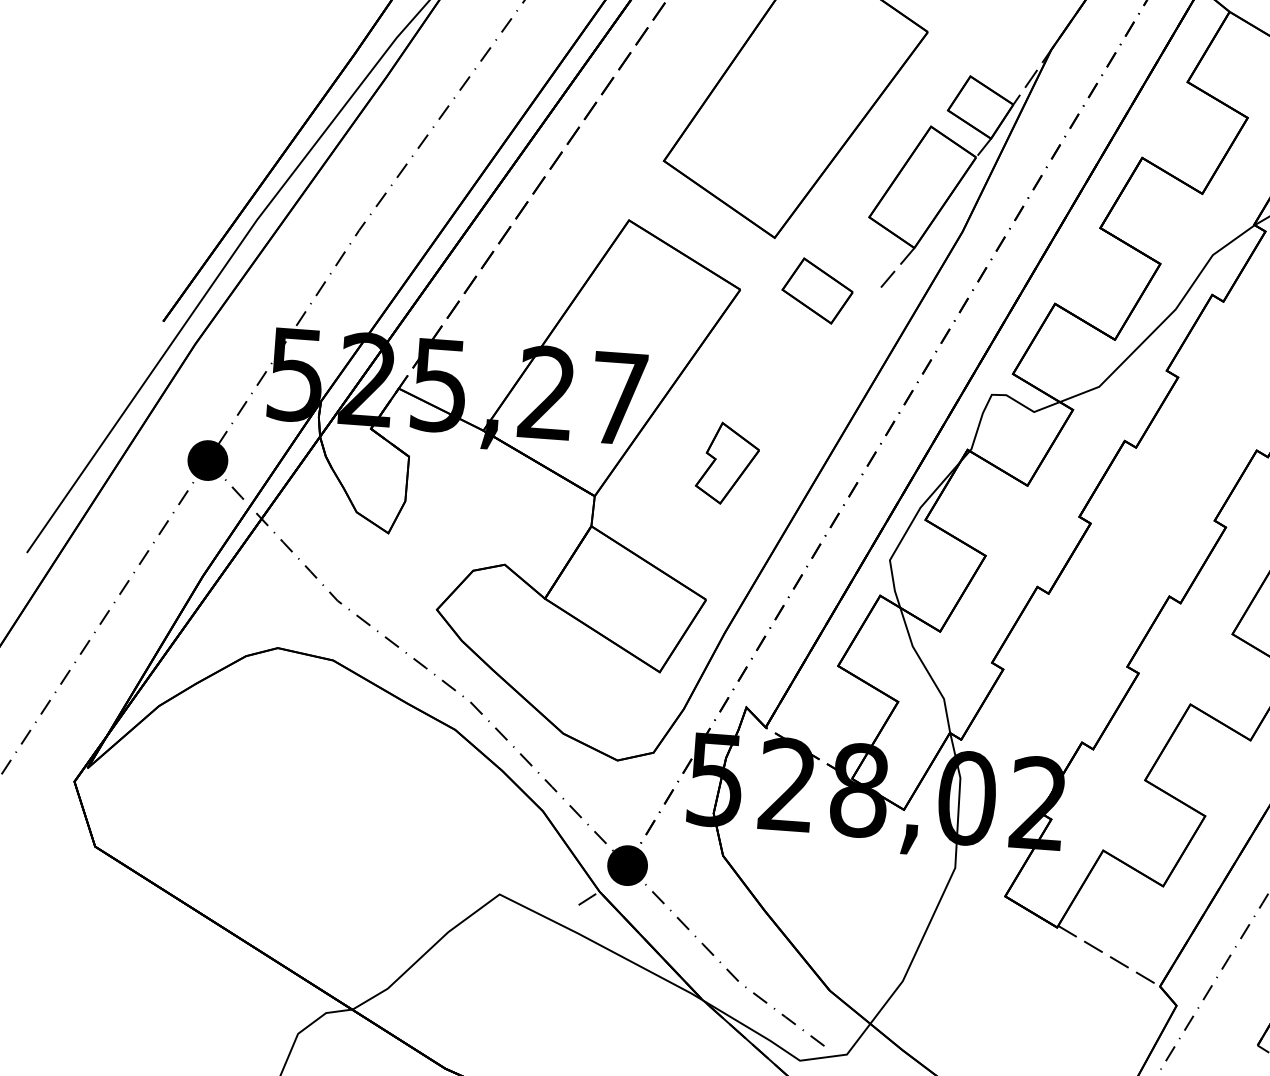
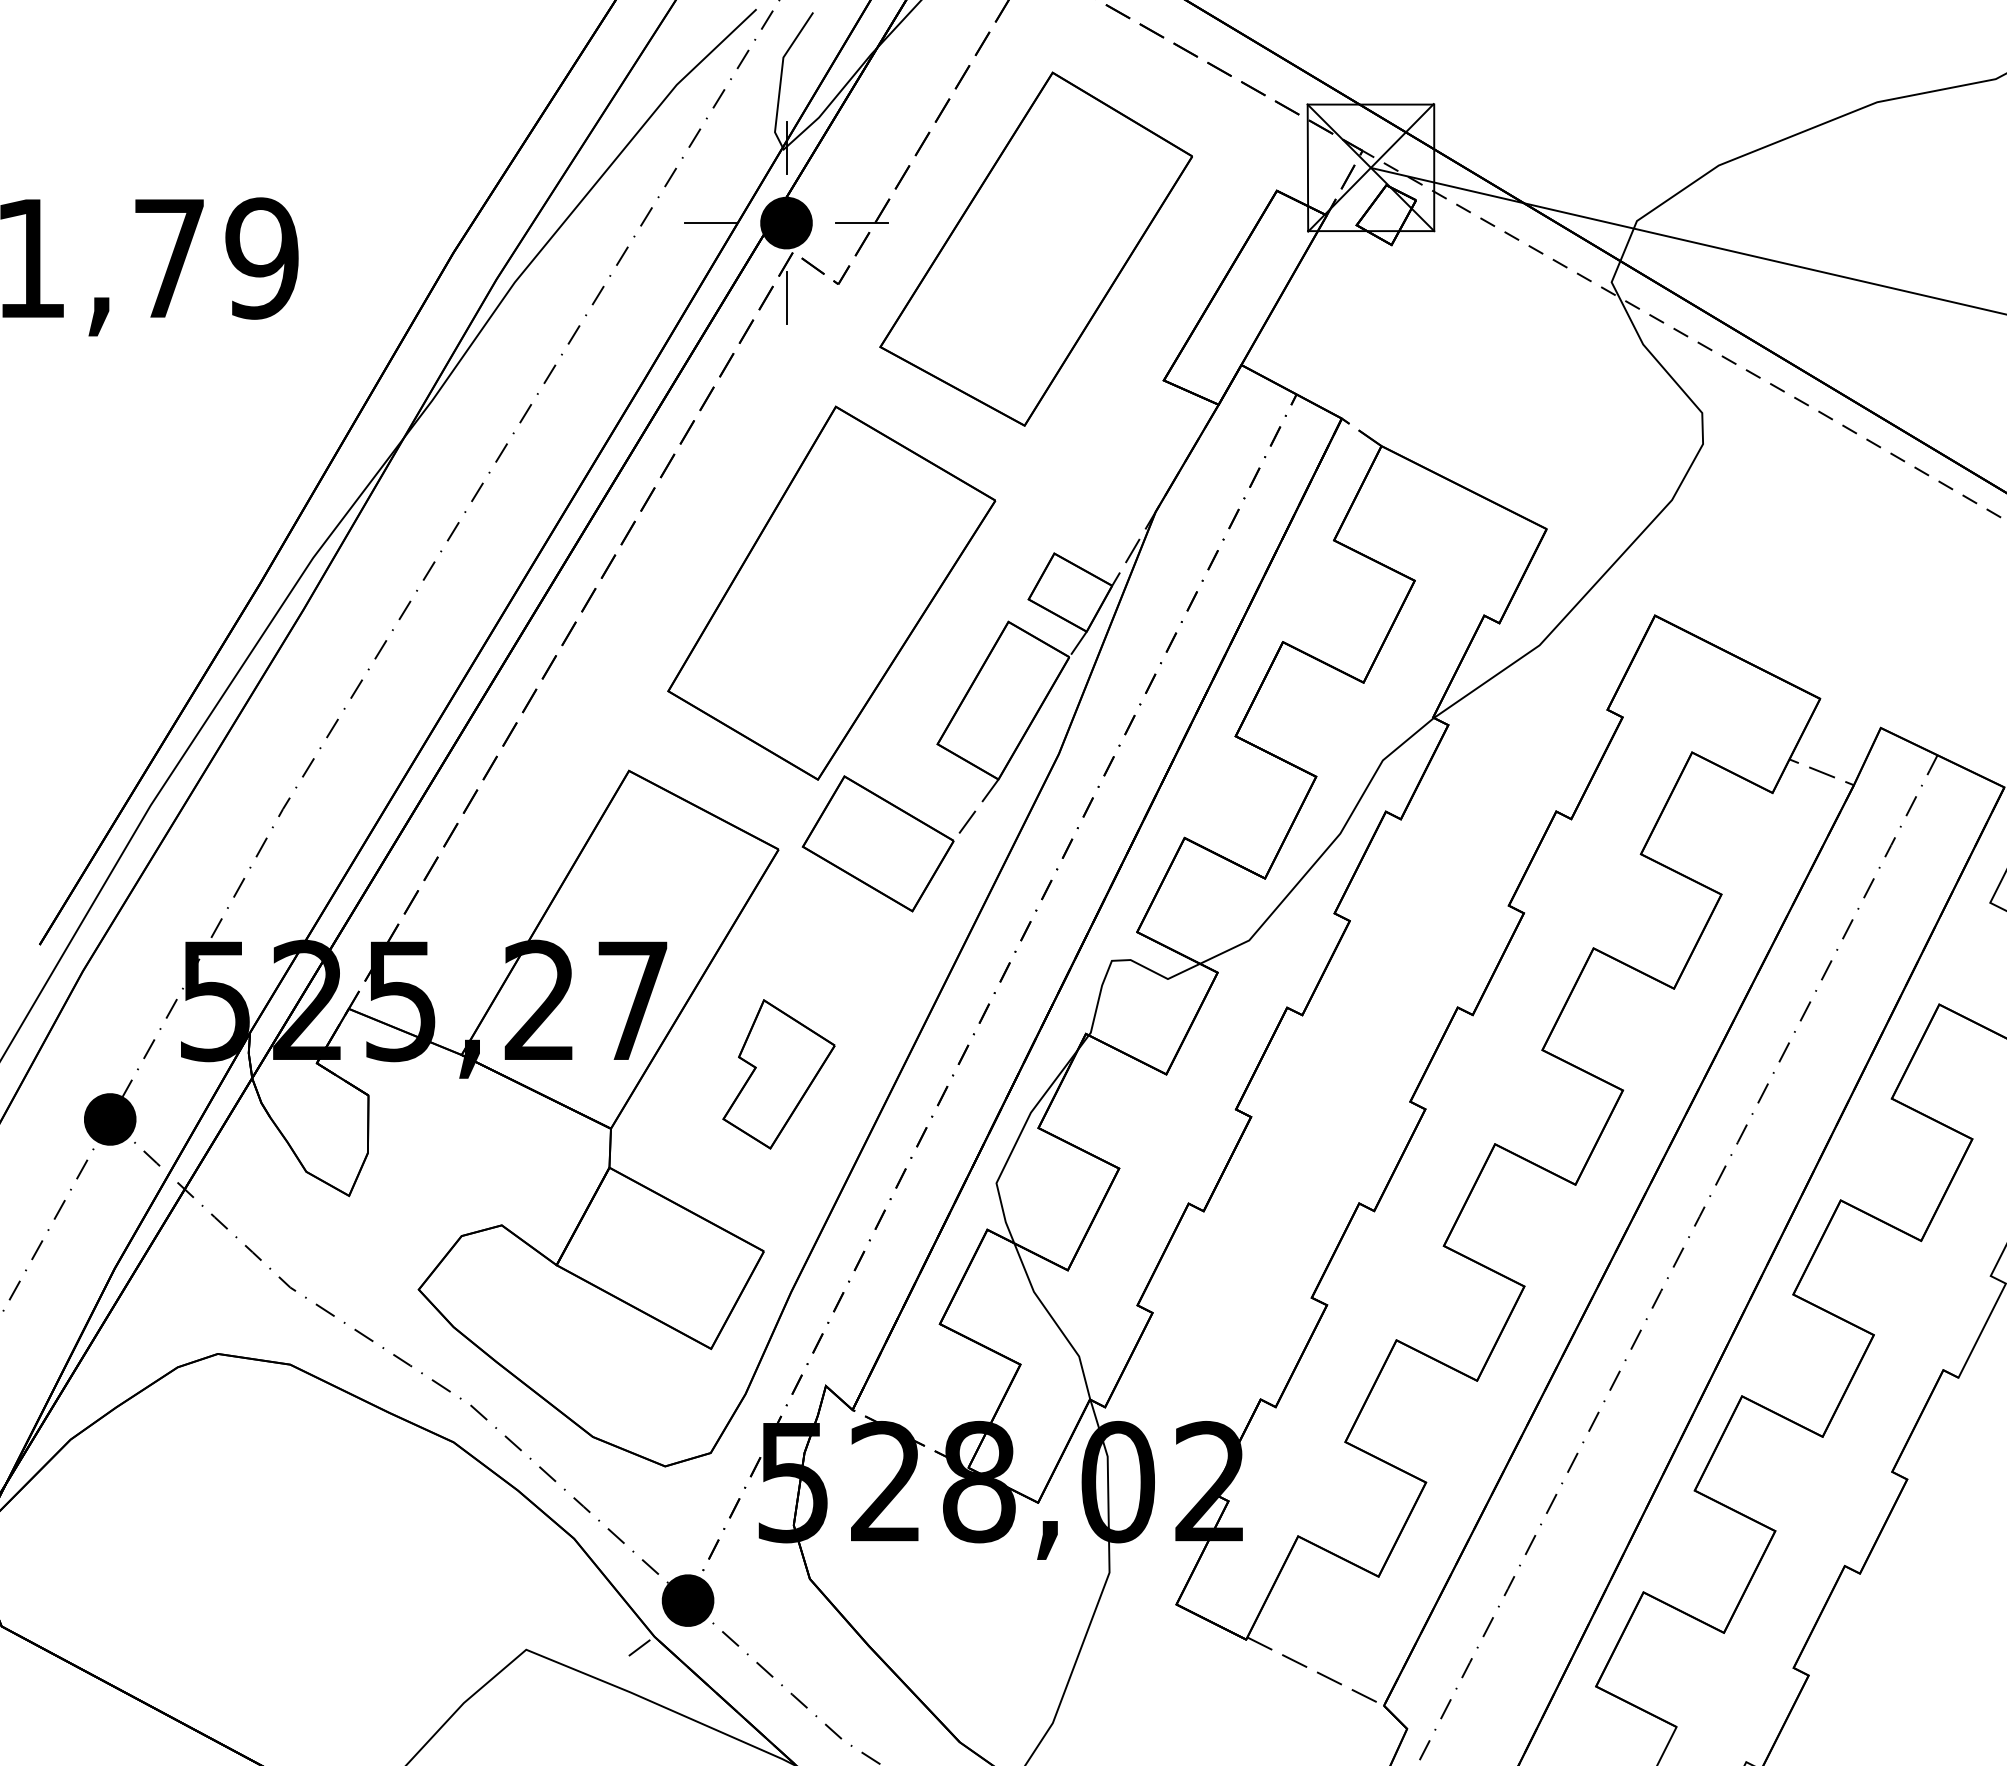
part: (817, 290) -> (877, 843), size x1.67
part: (727, 463) -> (778, 1074), size x1.43

